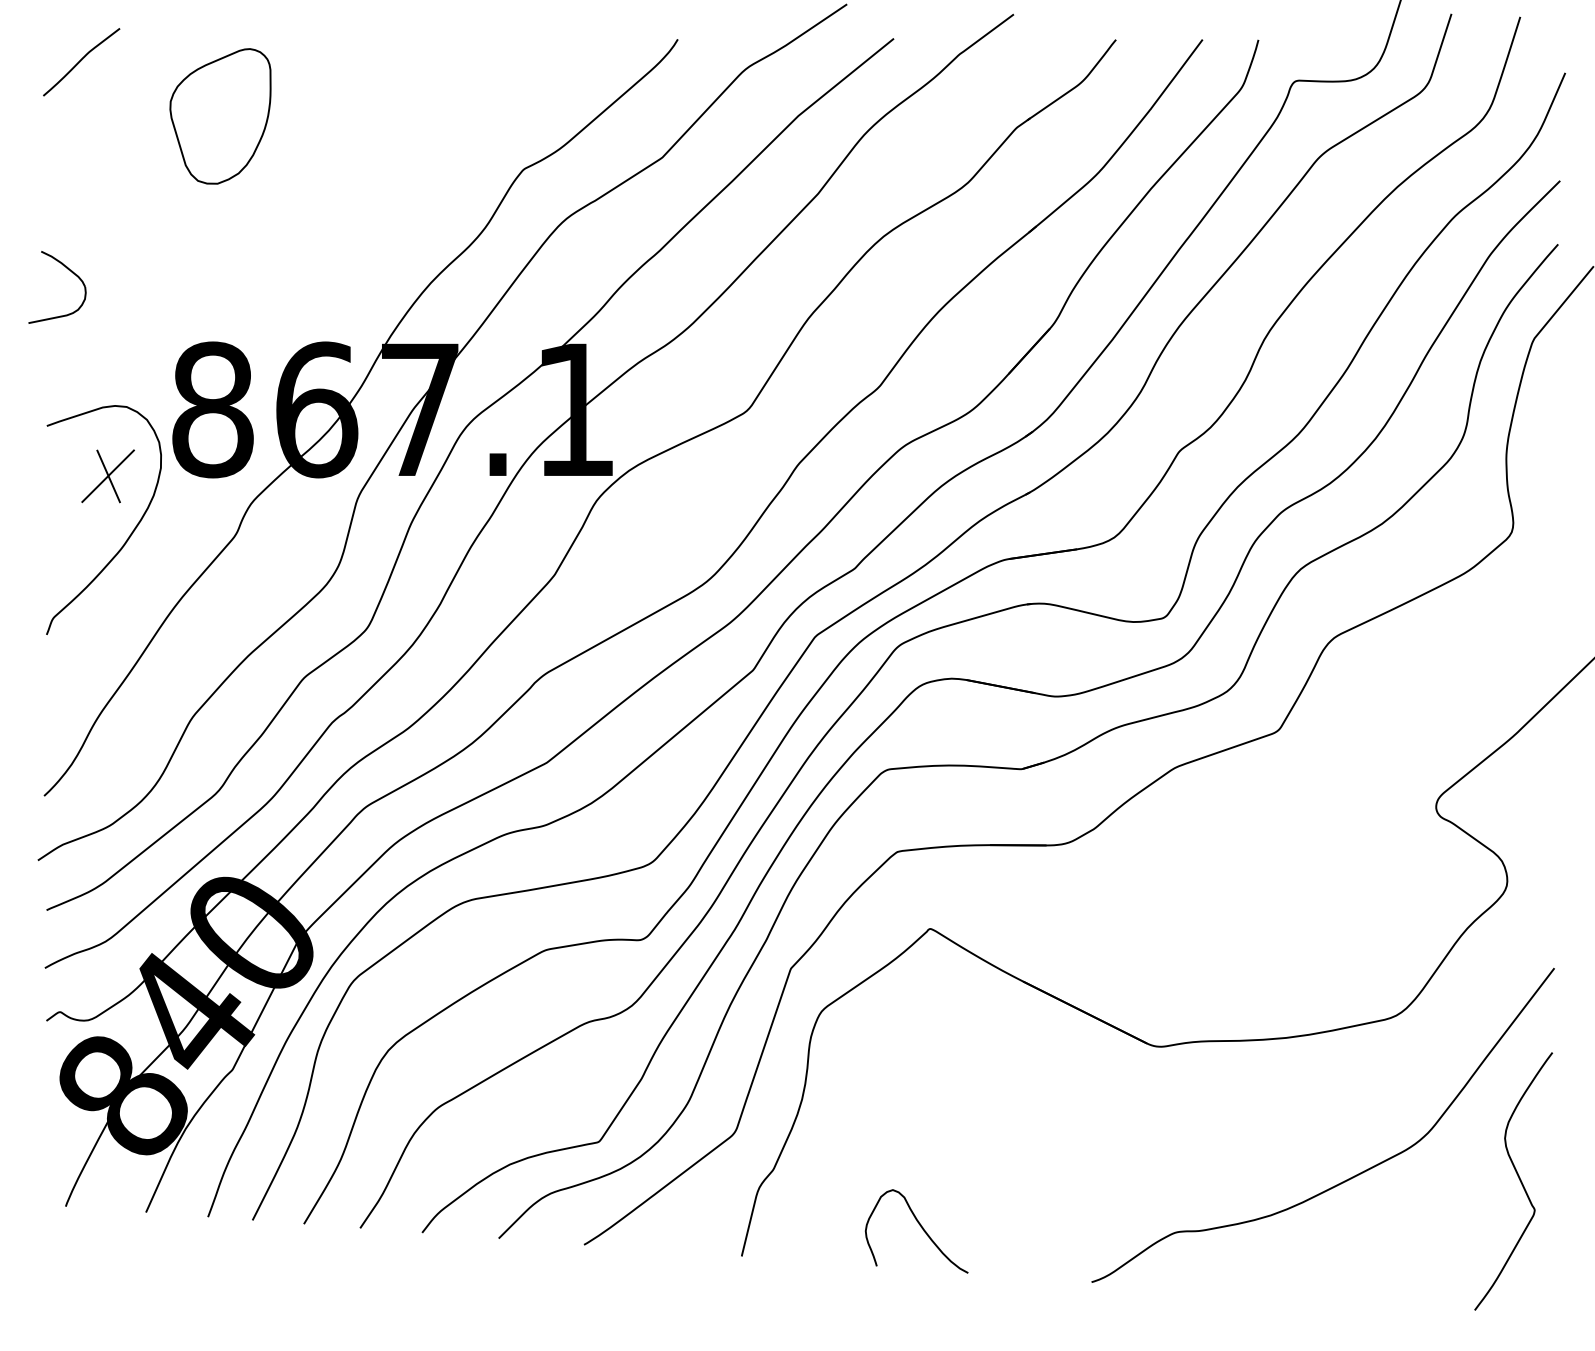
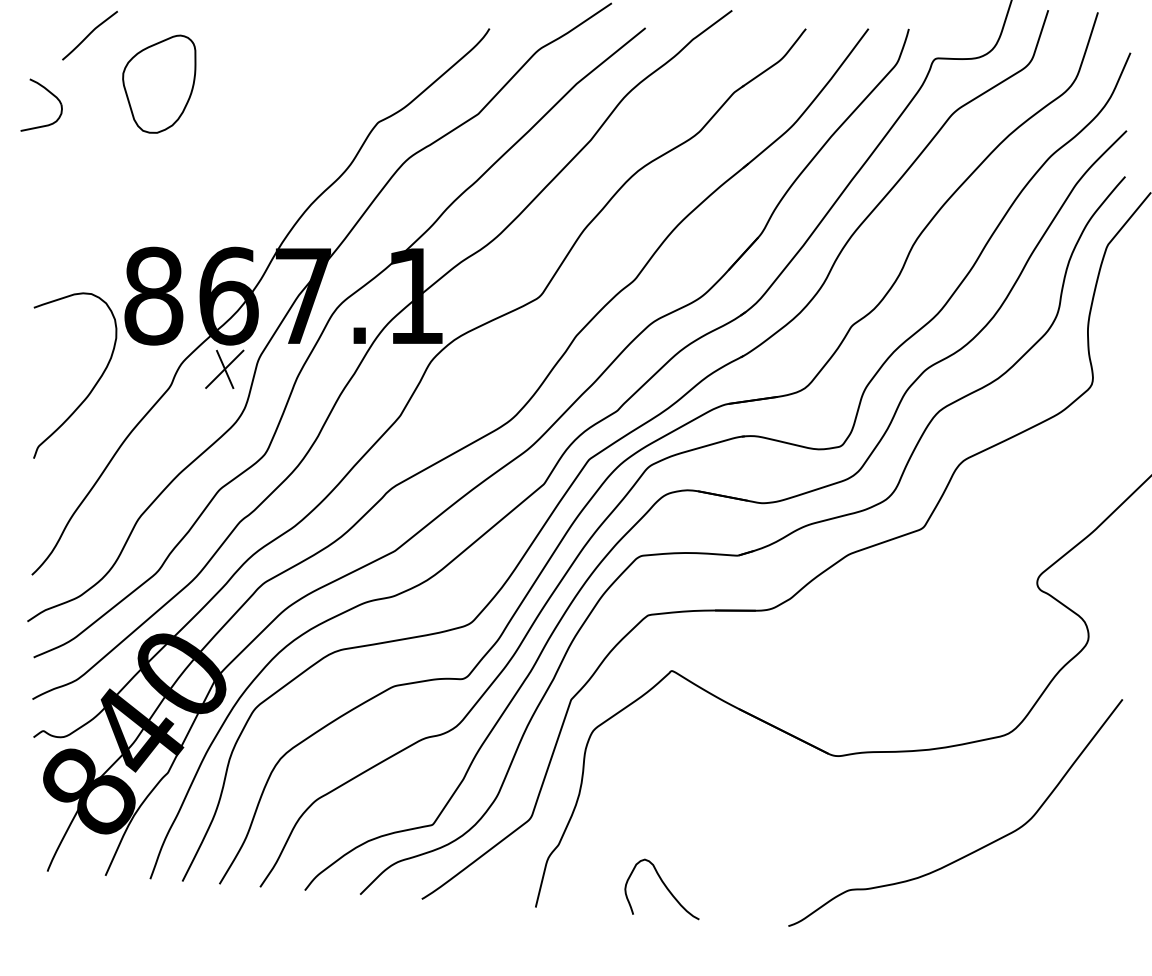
curve: (81, 61) -> (89, 35), moved
part: (68, 270) -> (49, 92), moved
part: (107, 476) -> (224, 369), moved
curve: (1518, 1178) -> (1096, 851), removed

